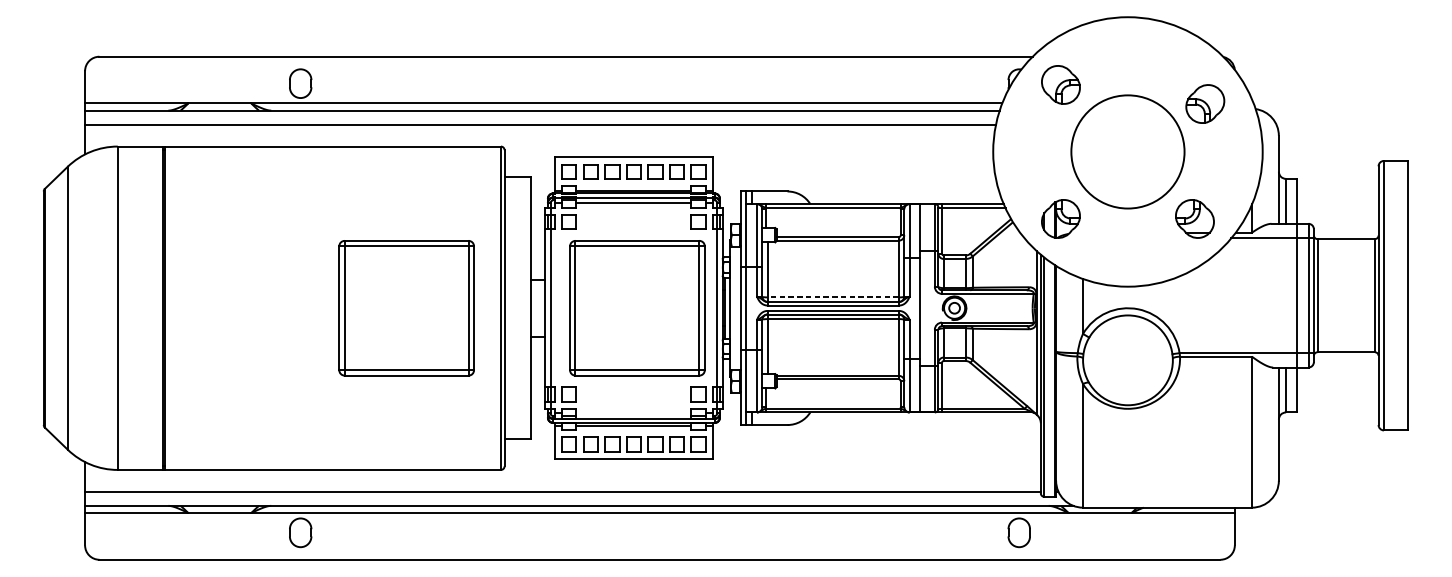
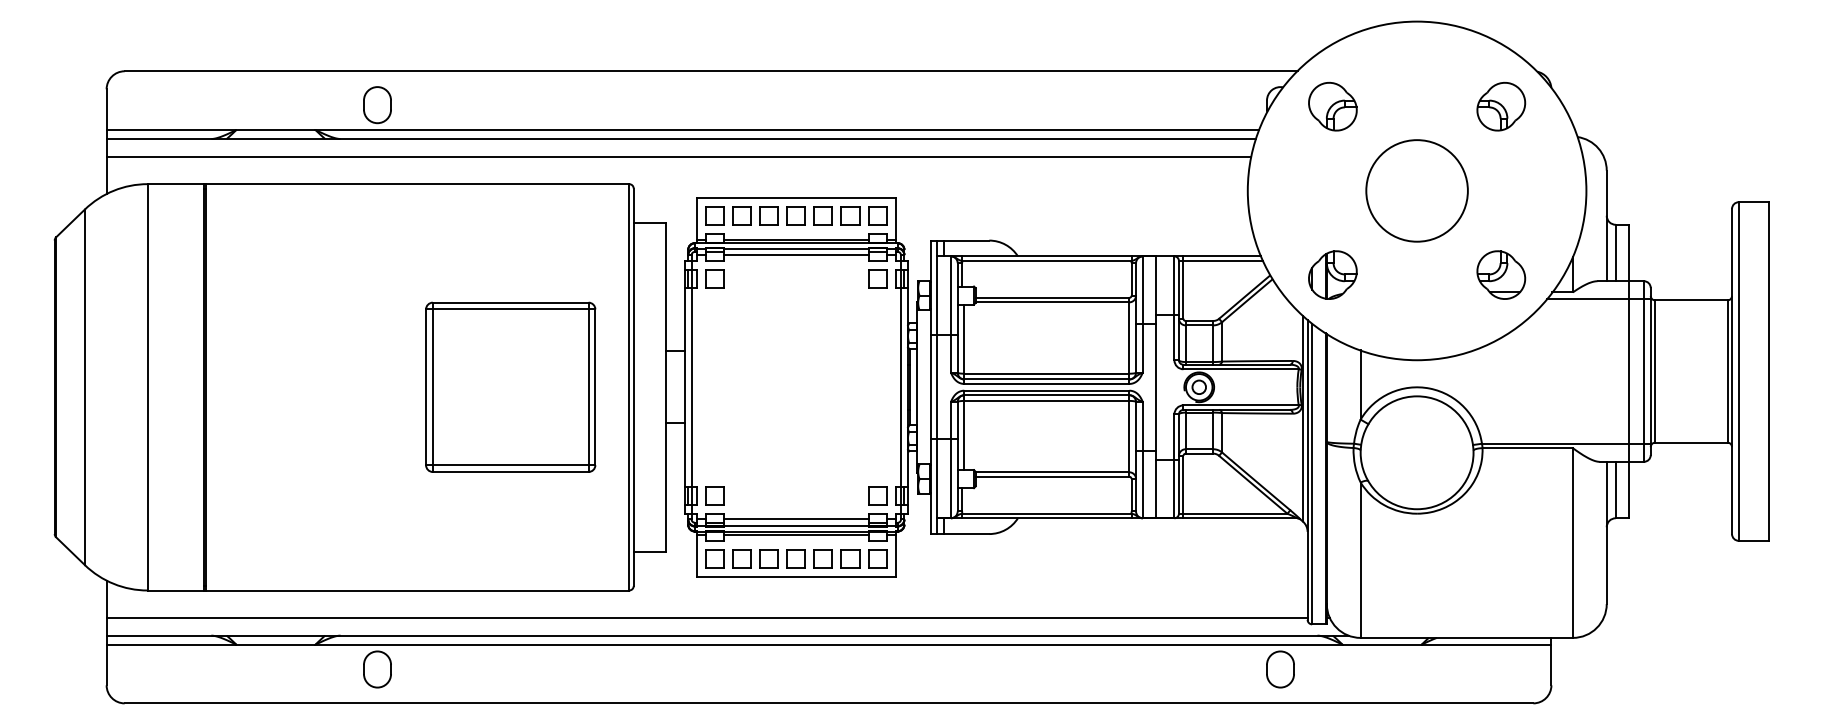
part: (1205, 103) -> (1501, 106), moved
circle: (1127, 151) -> (1416, 190), size x0.71
line: (833, 297) -> (1046, 373), dashed -> solid
part: (637, 307) -> (800, 386), removed
line: (634, 413) -> (796, 519), added

